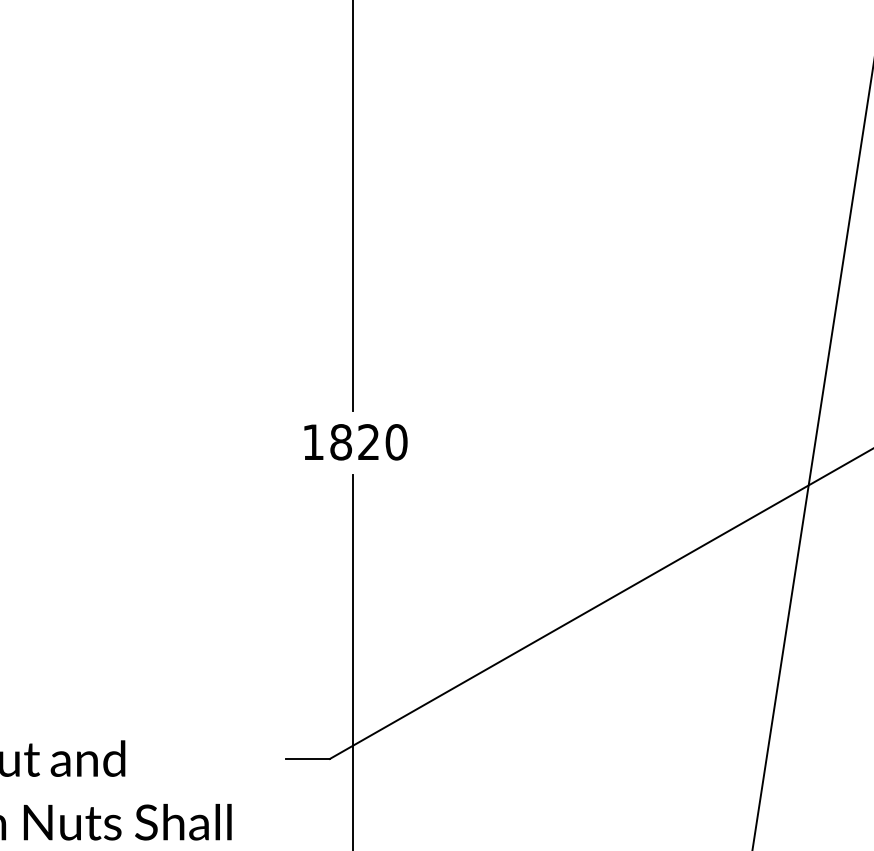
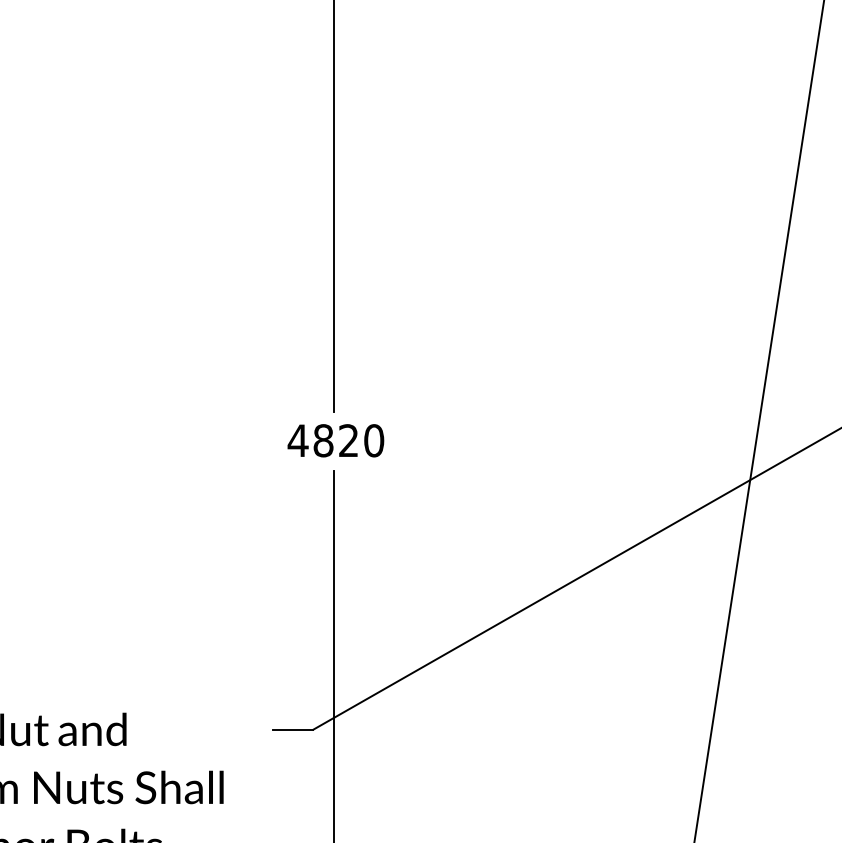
text: (312, 442) -> (297, 440), 1820 -> 4820

